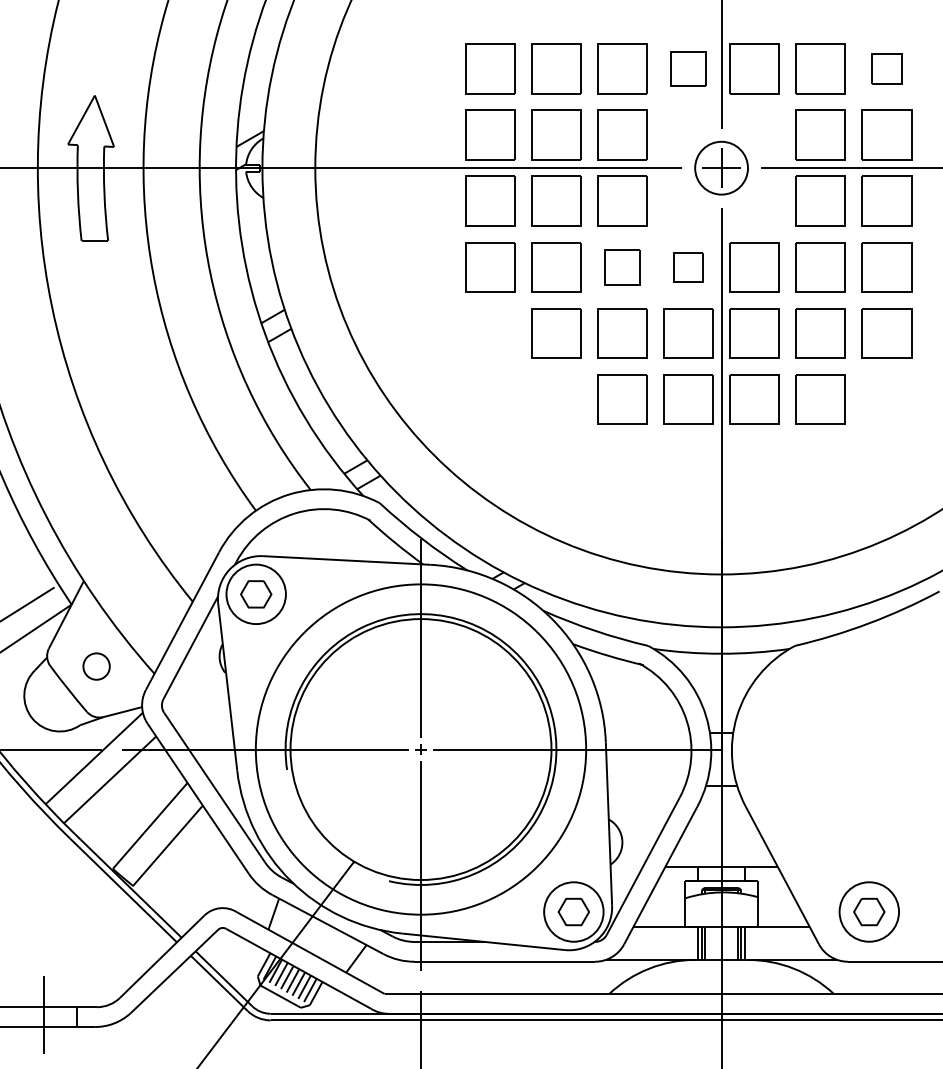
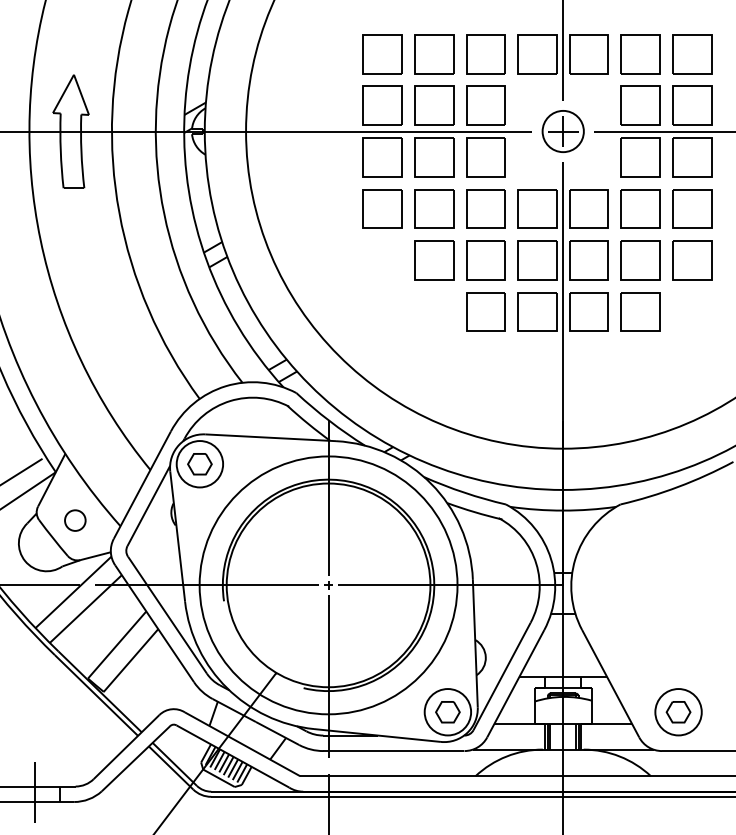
part: (688, 68) -> (537, 53), size x1.43
part: (886, 68) -> (691, 53), size x1.67
part: (622, 267) -> (485, 209), size x1.43
part: (688, 267) -> (537, 209), size x1.67

